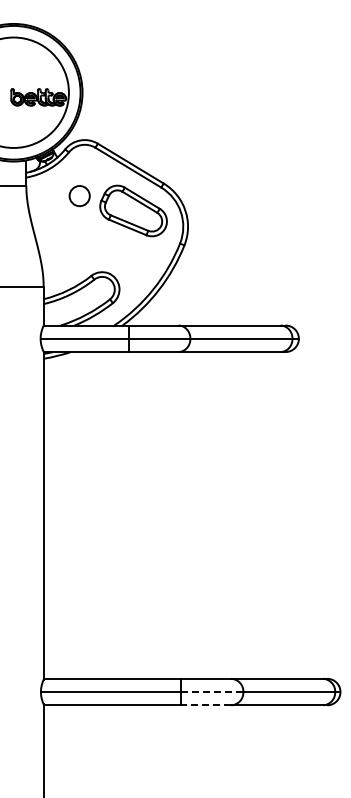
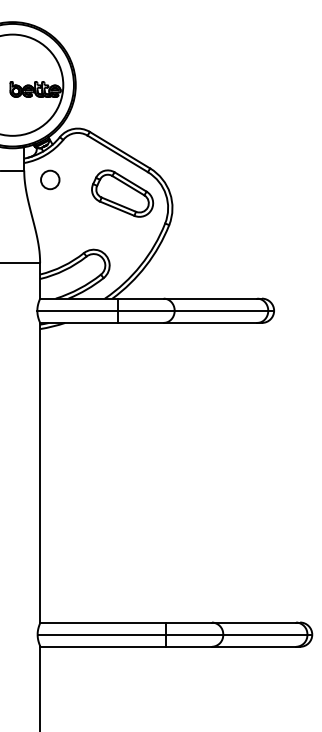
circle: (79, 196) -> (50, 180), moved
line: (212, 692) -> (194, 635), dashed -> solid
line: (205, 705) -> (188, 646), dashed -> solid

